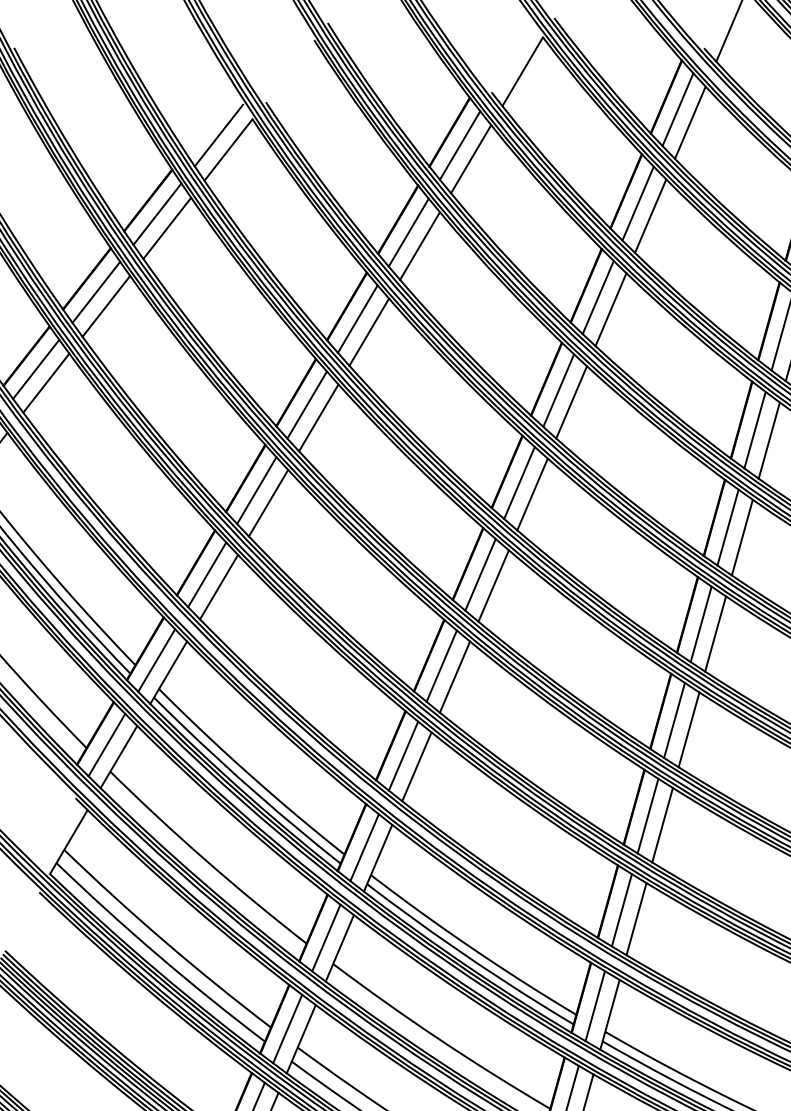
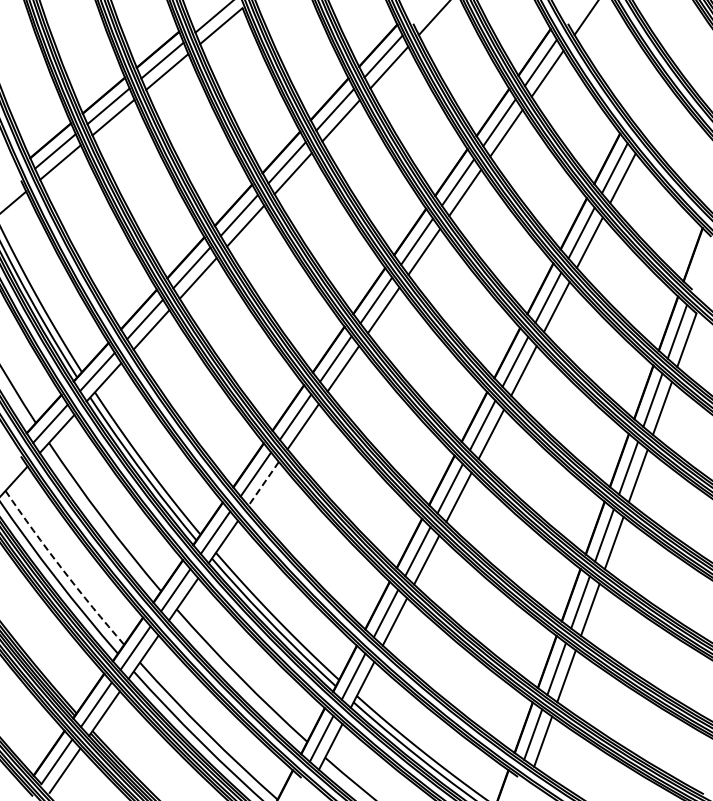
line: (416, 766) -> (263, 483), solid -> dashed
arc: (164, 941) -> (62, 569), solid -> dashed

